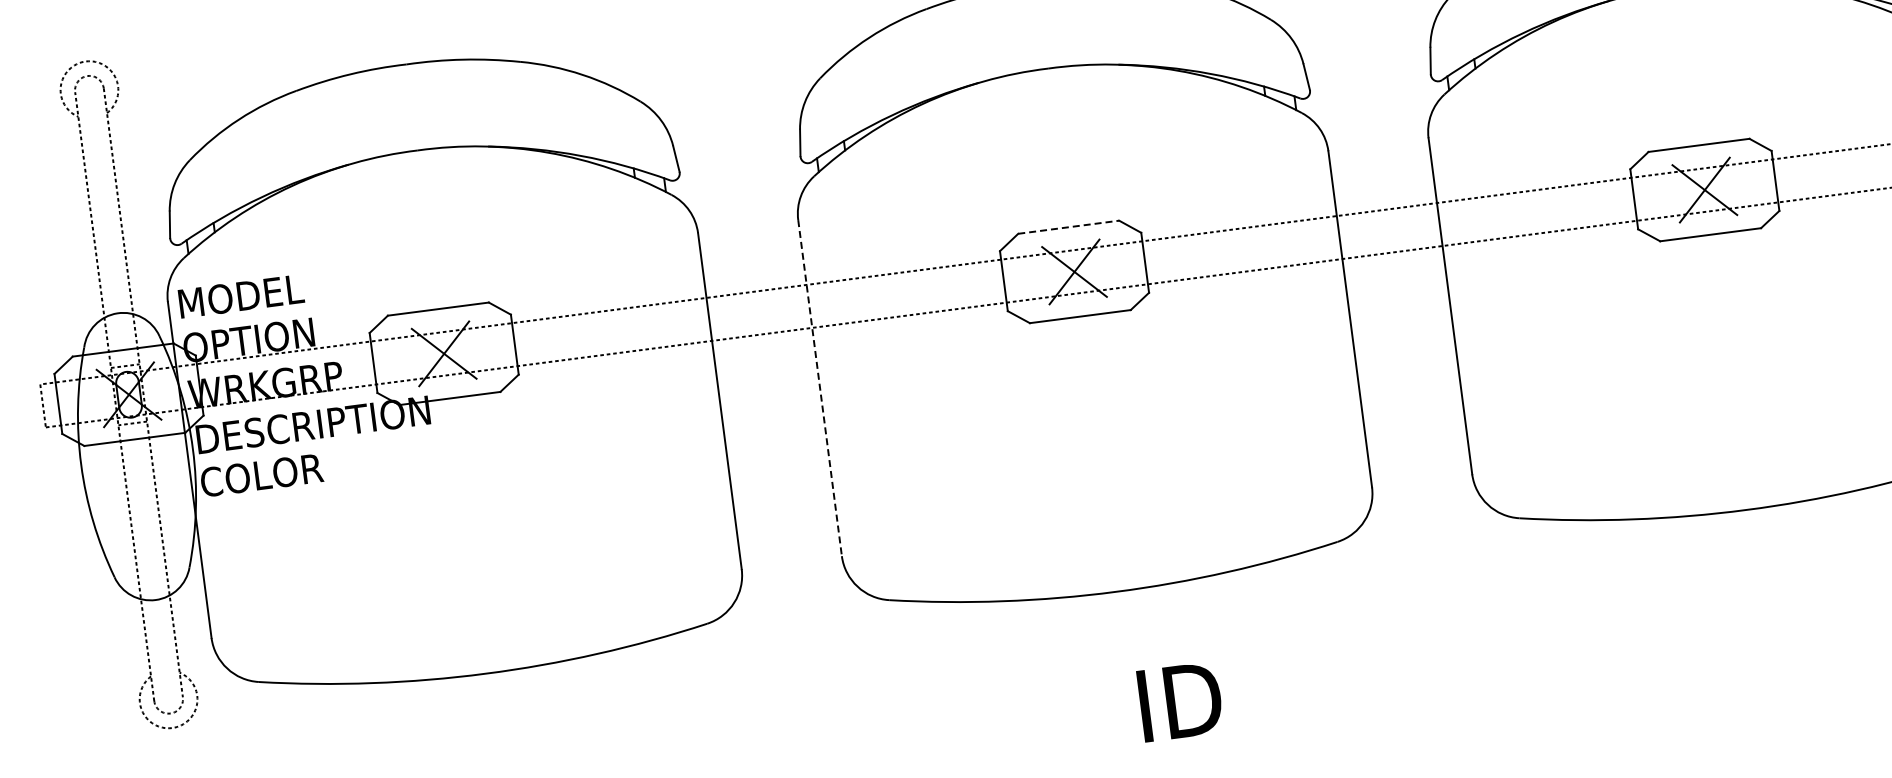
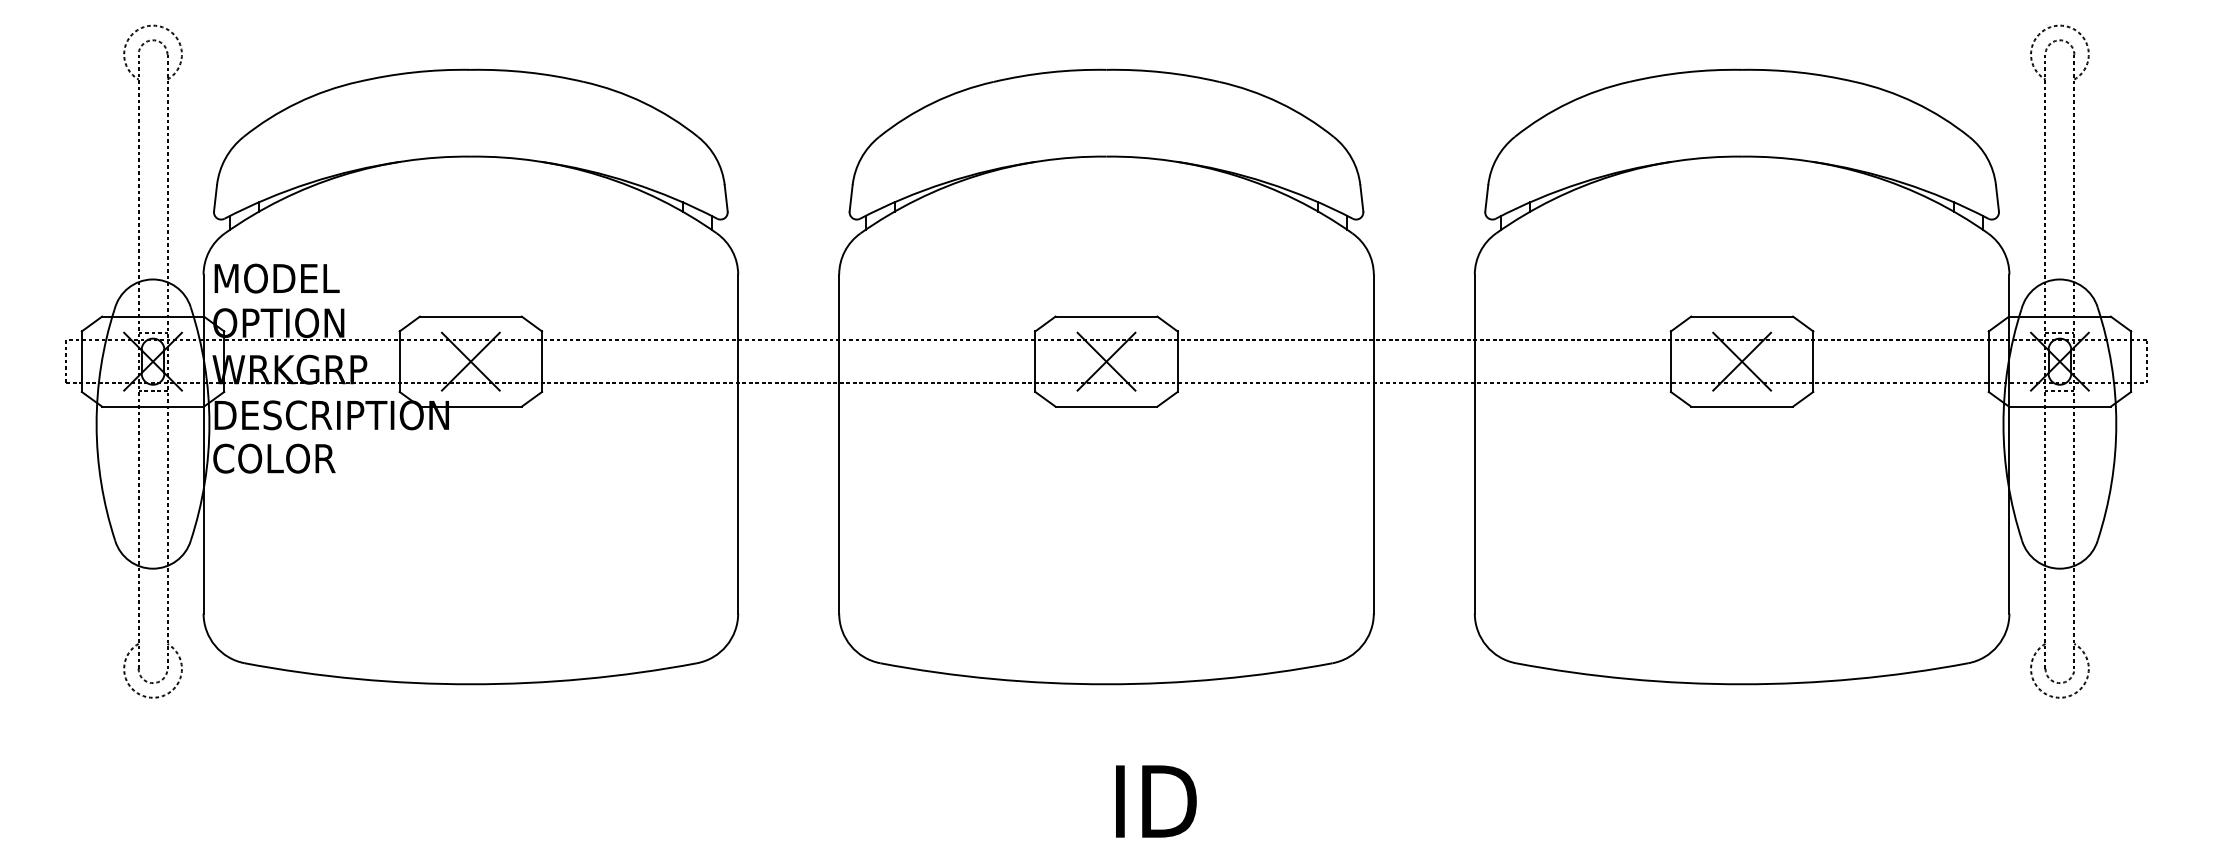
line: (1068, 227) -> (1106, 316), dashed -> solid
line: (820, 388) -> (839, 444), dashed -> solid

